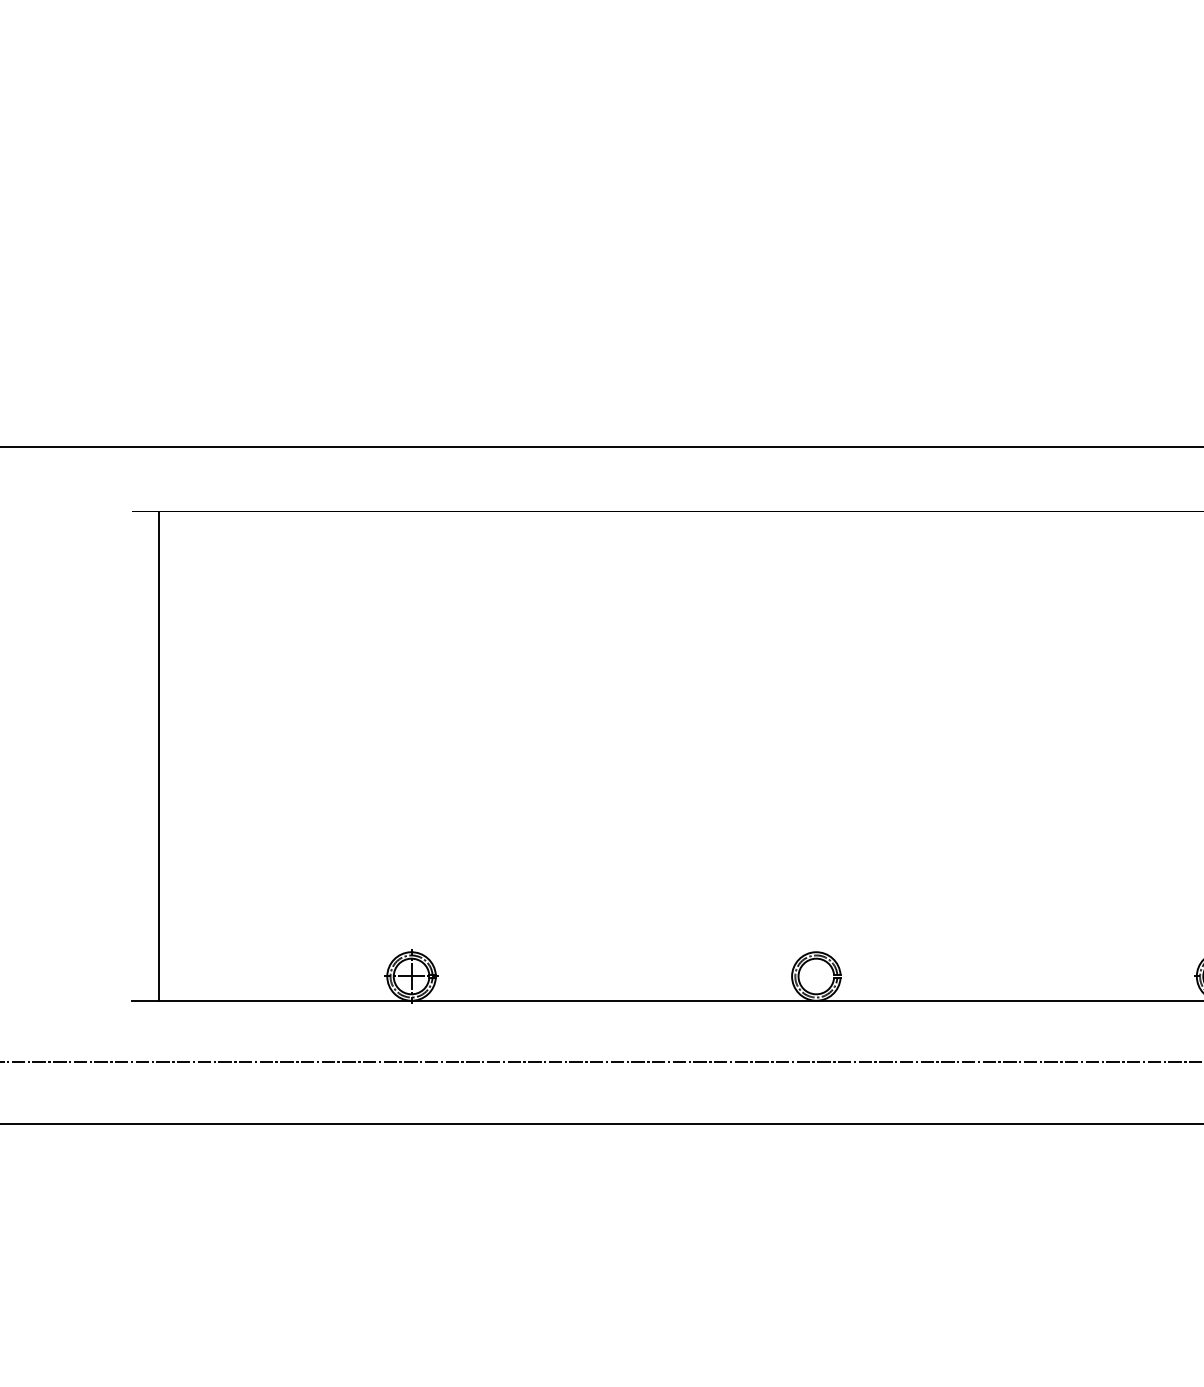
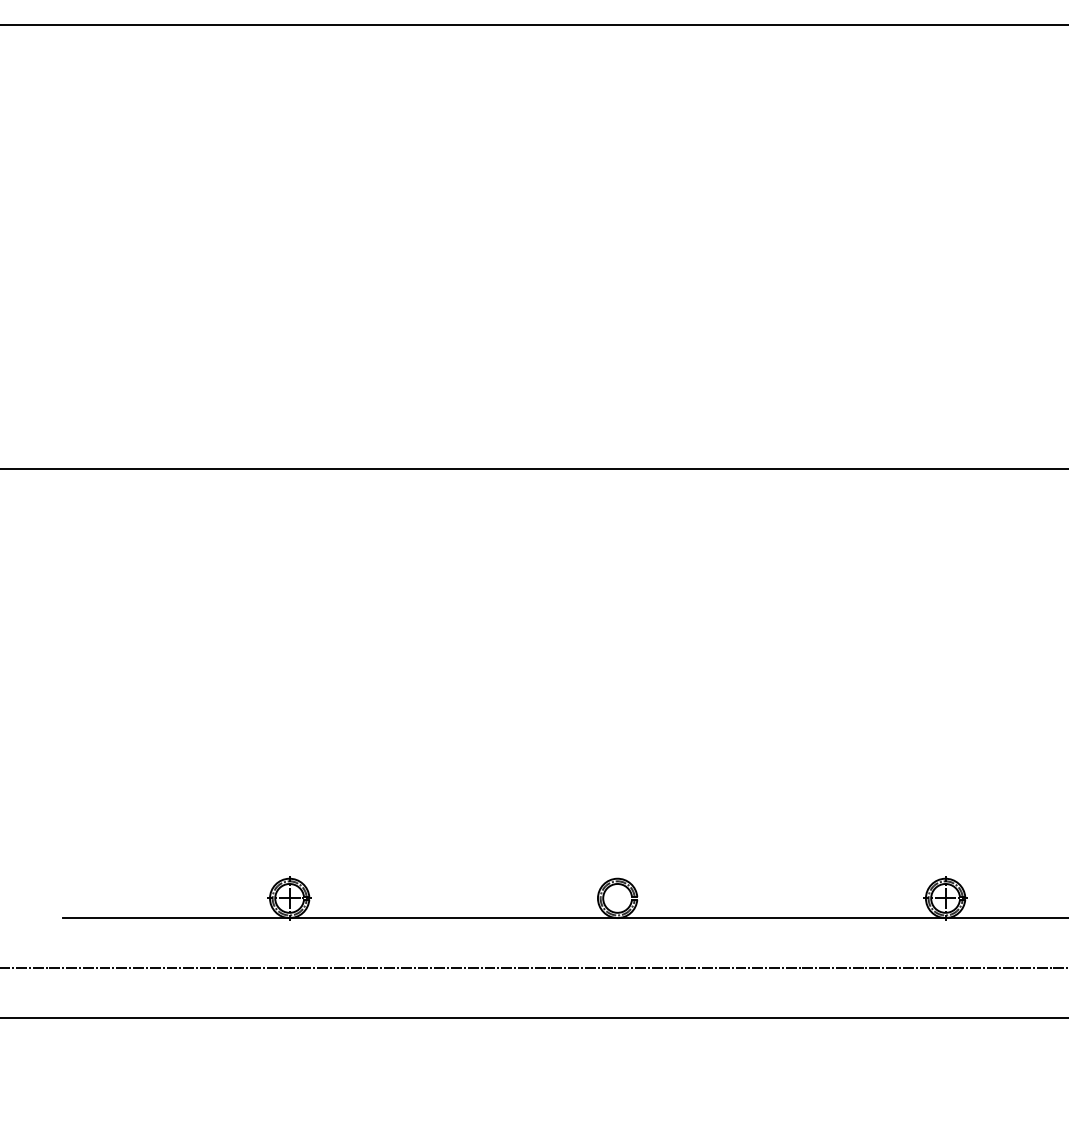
line: (159, 755) -> (85, 719), removed

